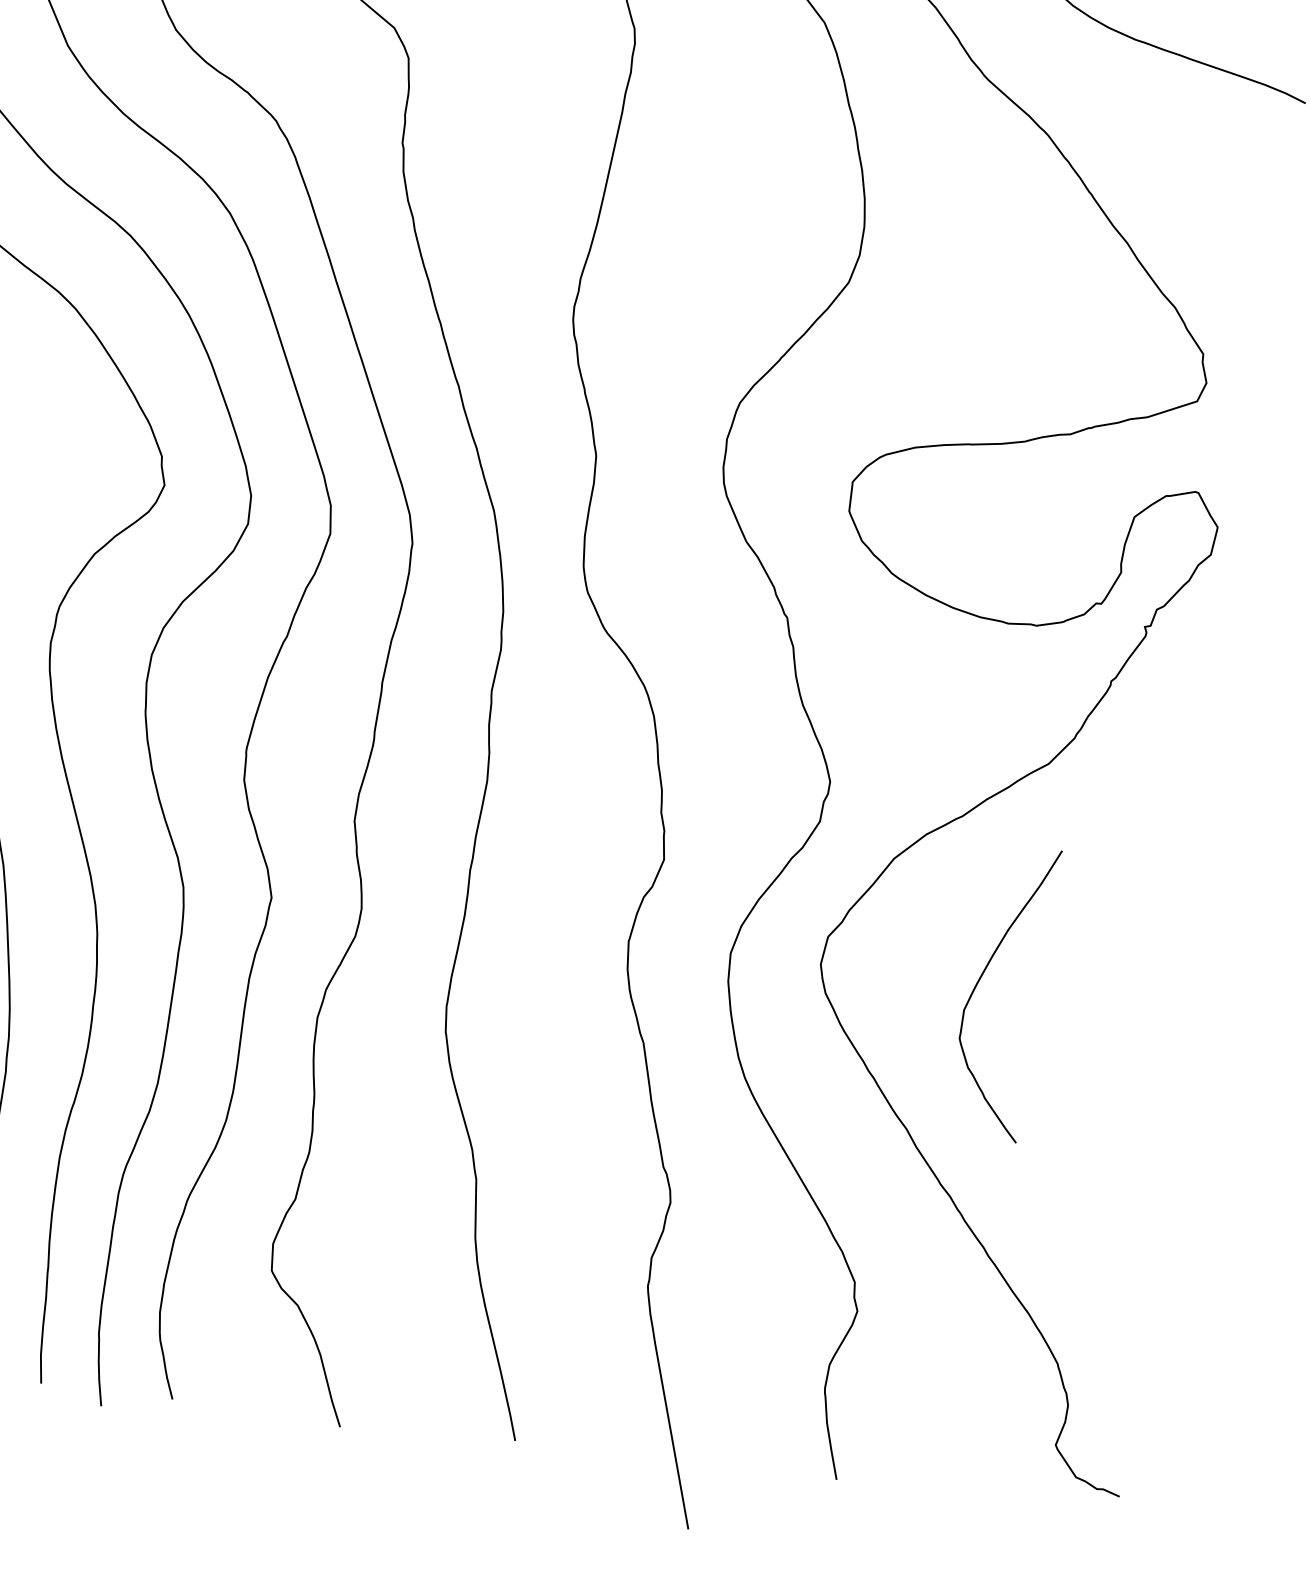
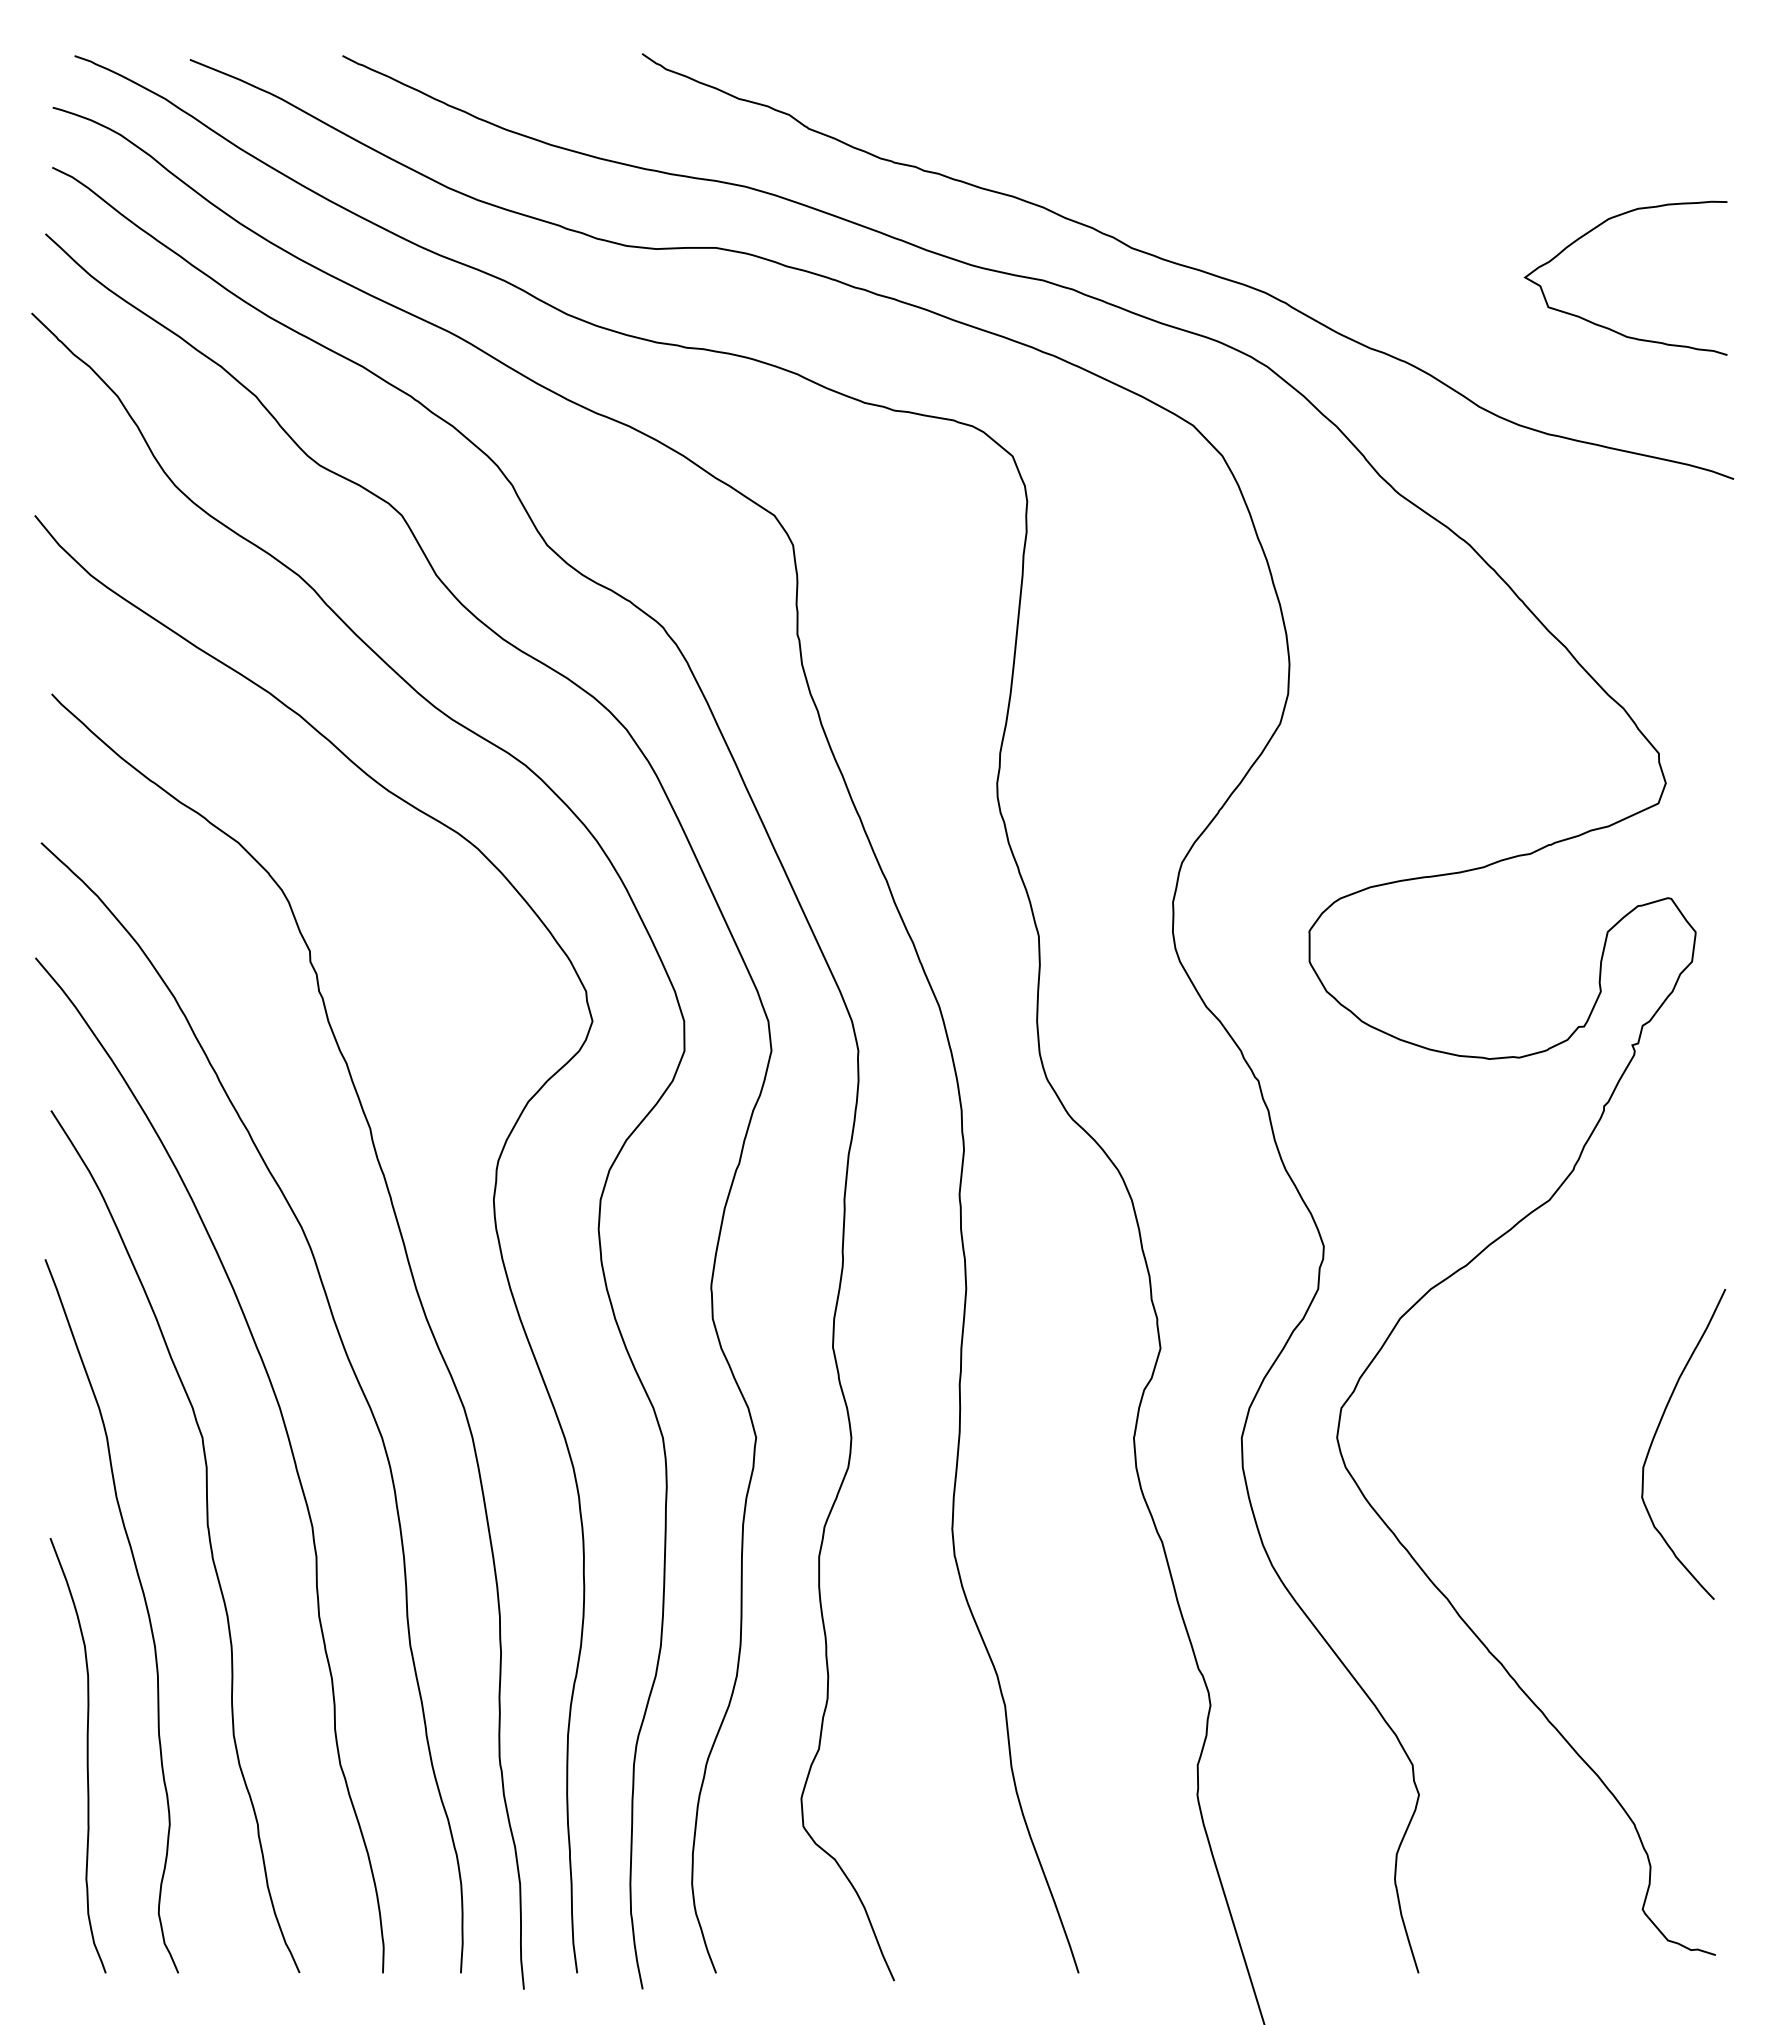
curve: (981, 977) -> (1657, 1431), moved

